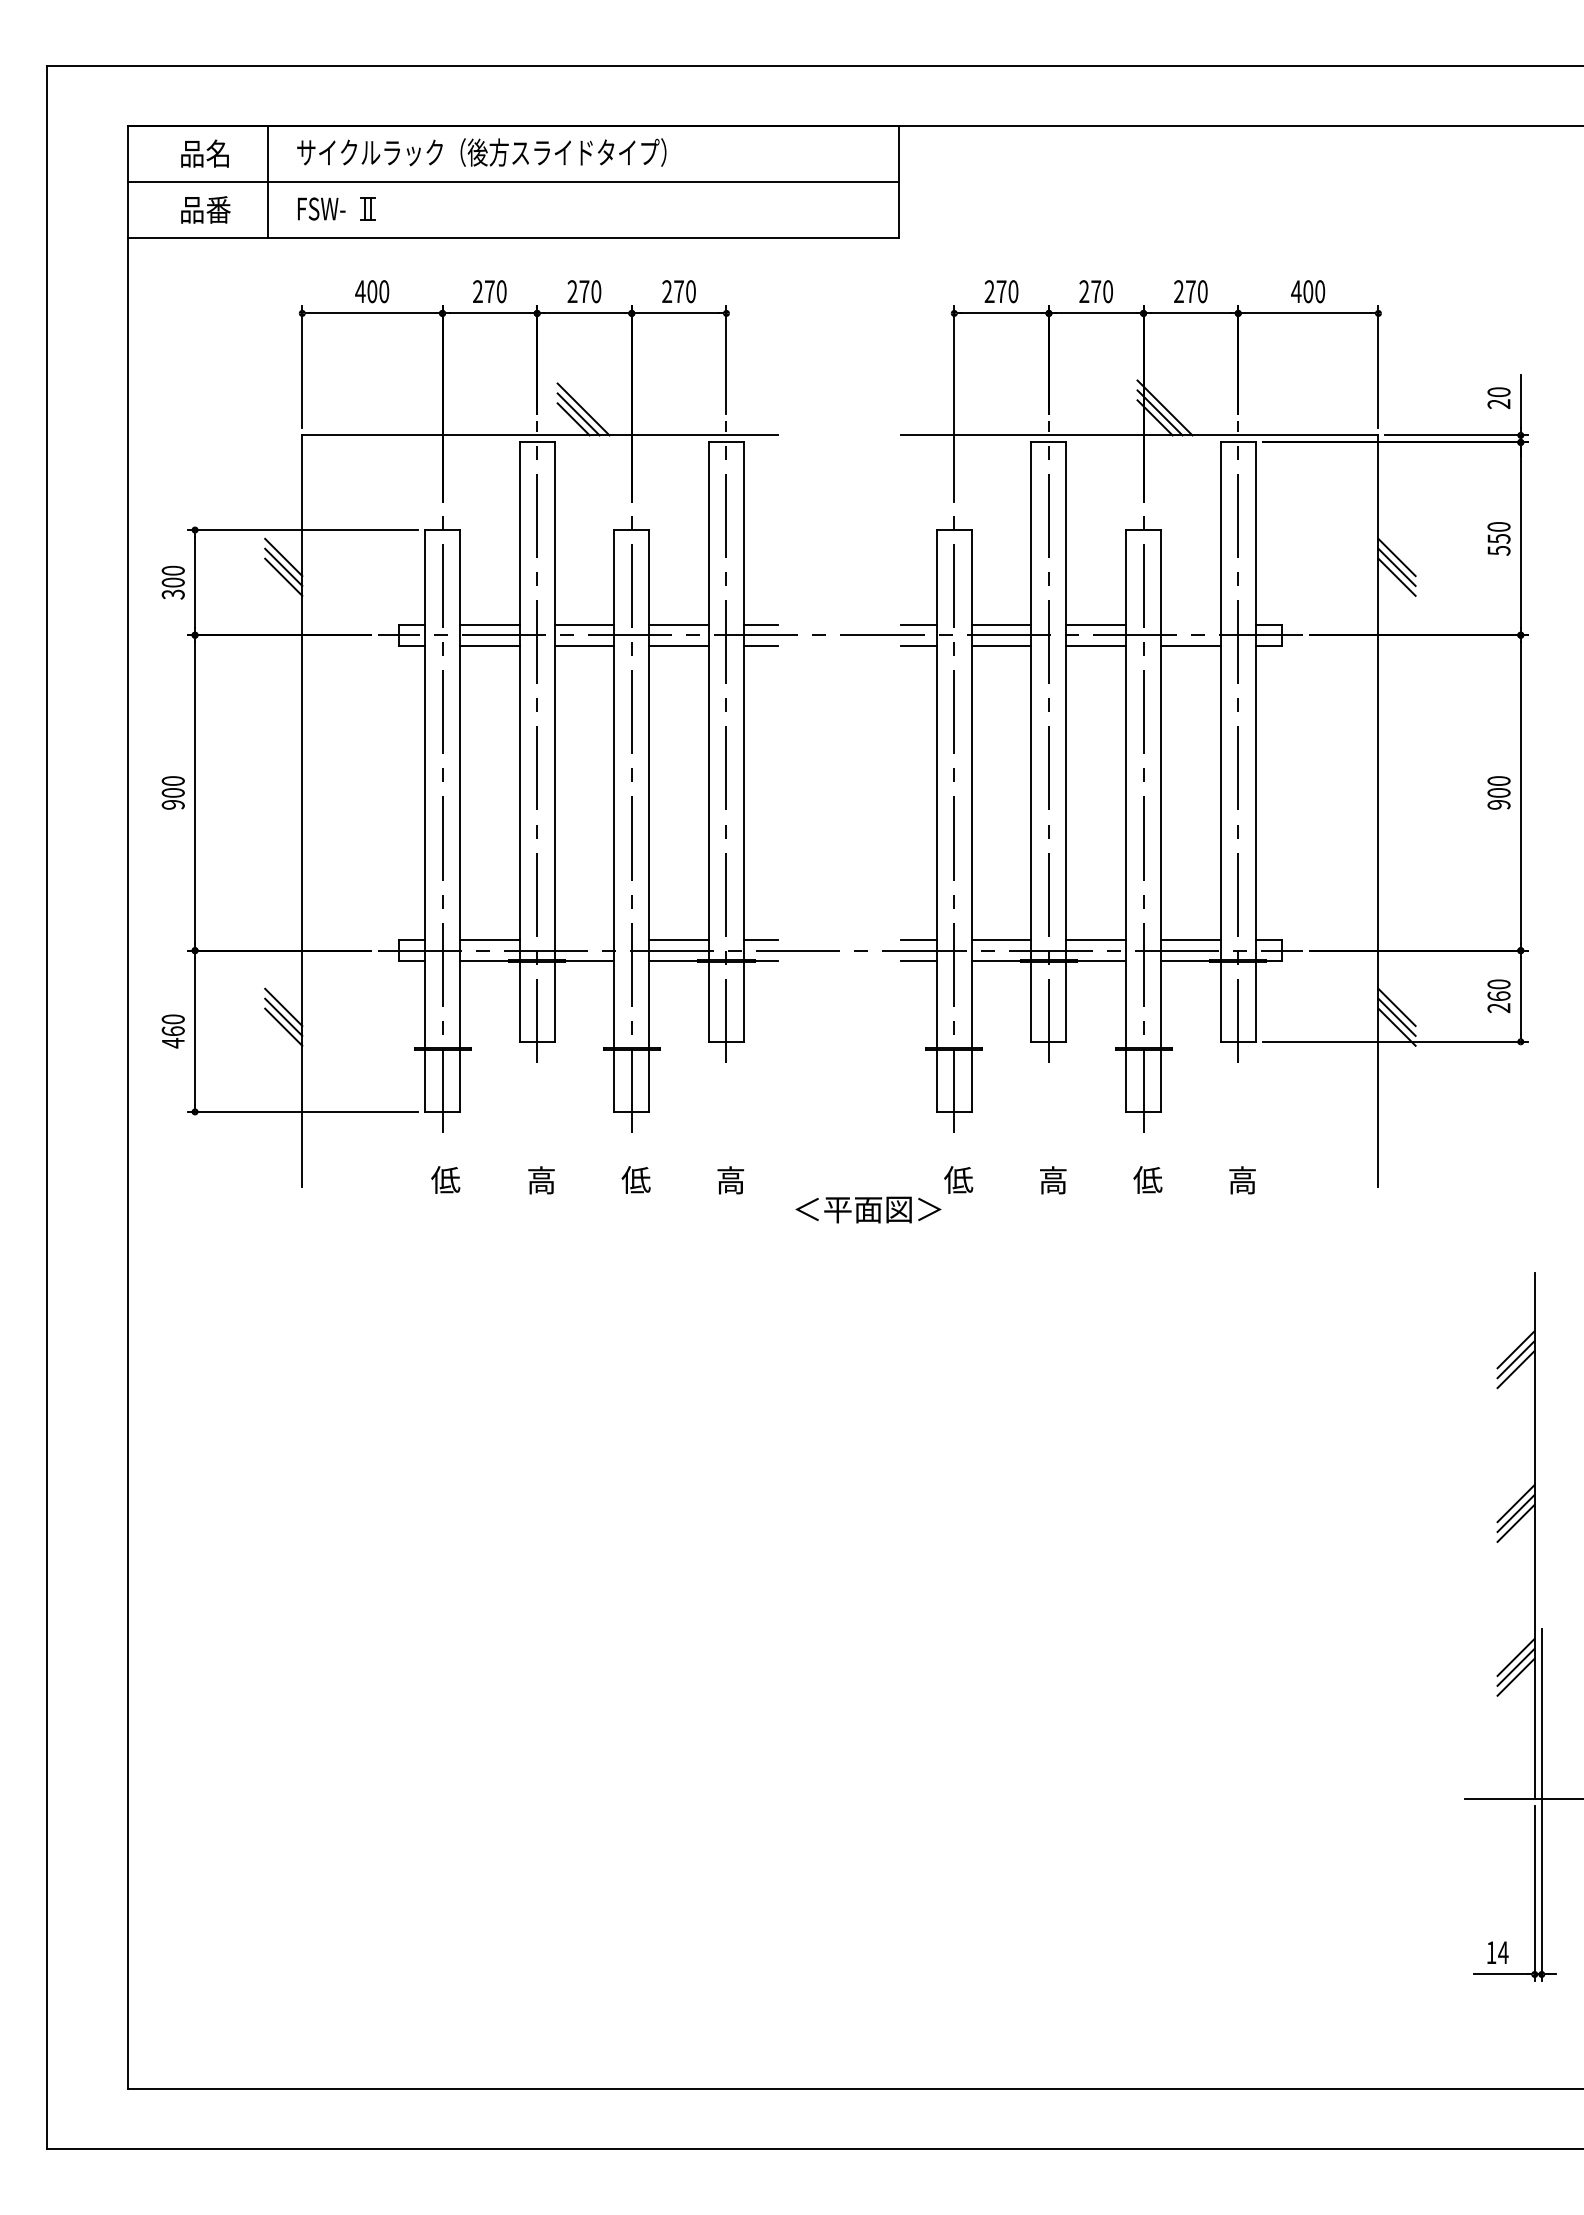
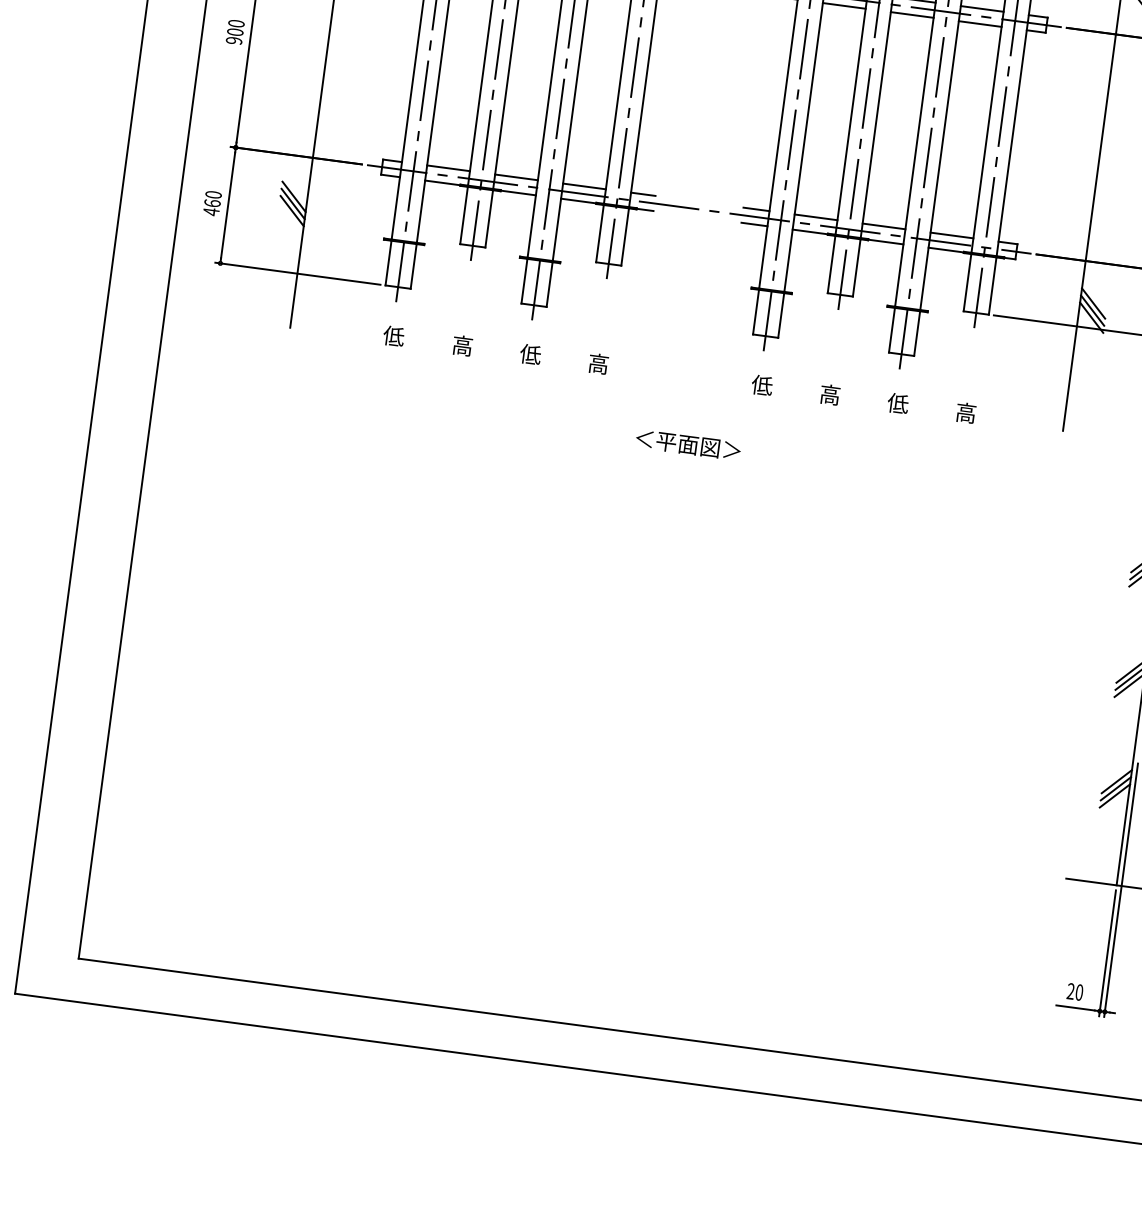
line: (1190, 624) -> (981, 8), added
line: (584, 940) -> (516, 177), added
text: (868, 1209) -> (688, 444), moved
text: (1497, 1952) -> (1075, 991), 14 -> 20

